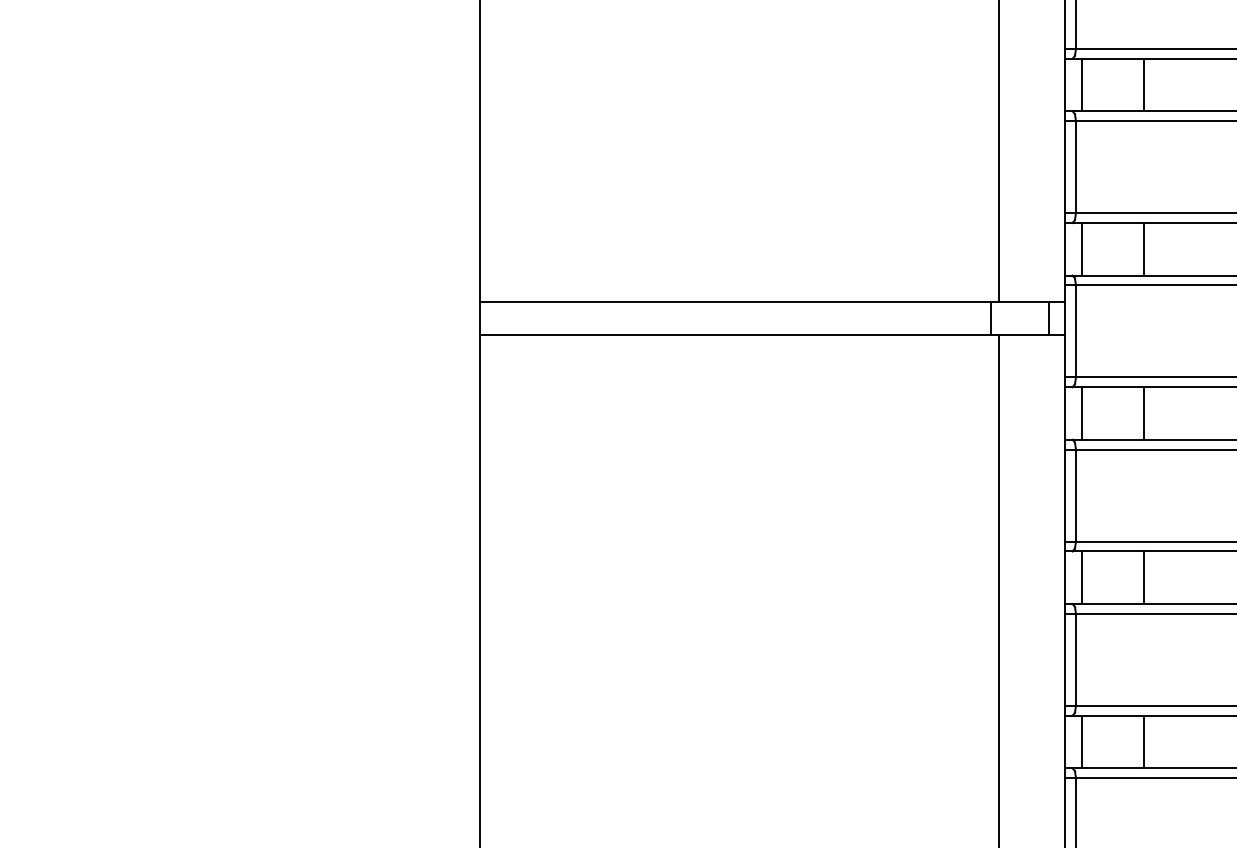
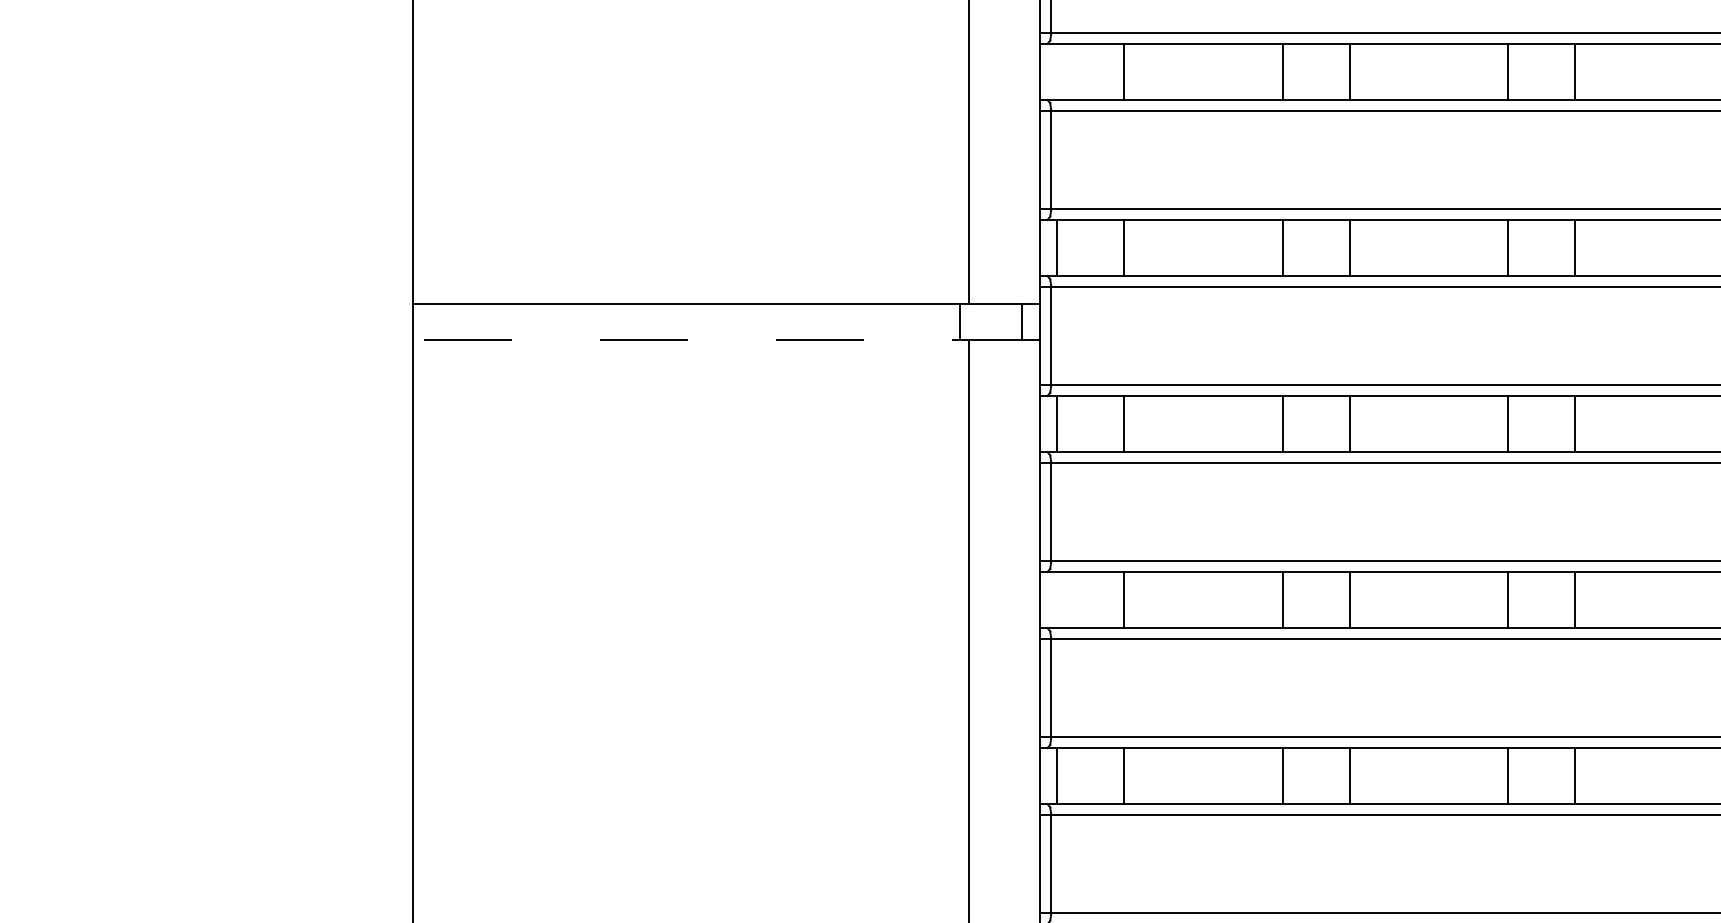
line: (1081, 84) -> (1057, 71), removed
line: (772, 334) -> (725, 339), solid -> dashed
line: (1081, 577) -> (1057, 599), removed

